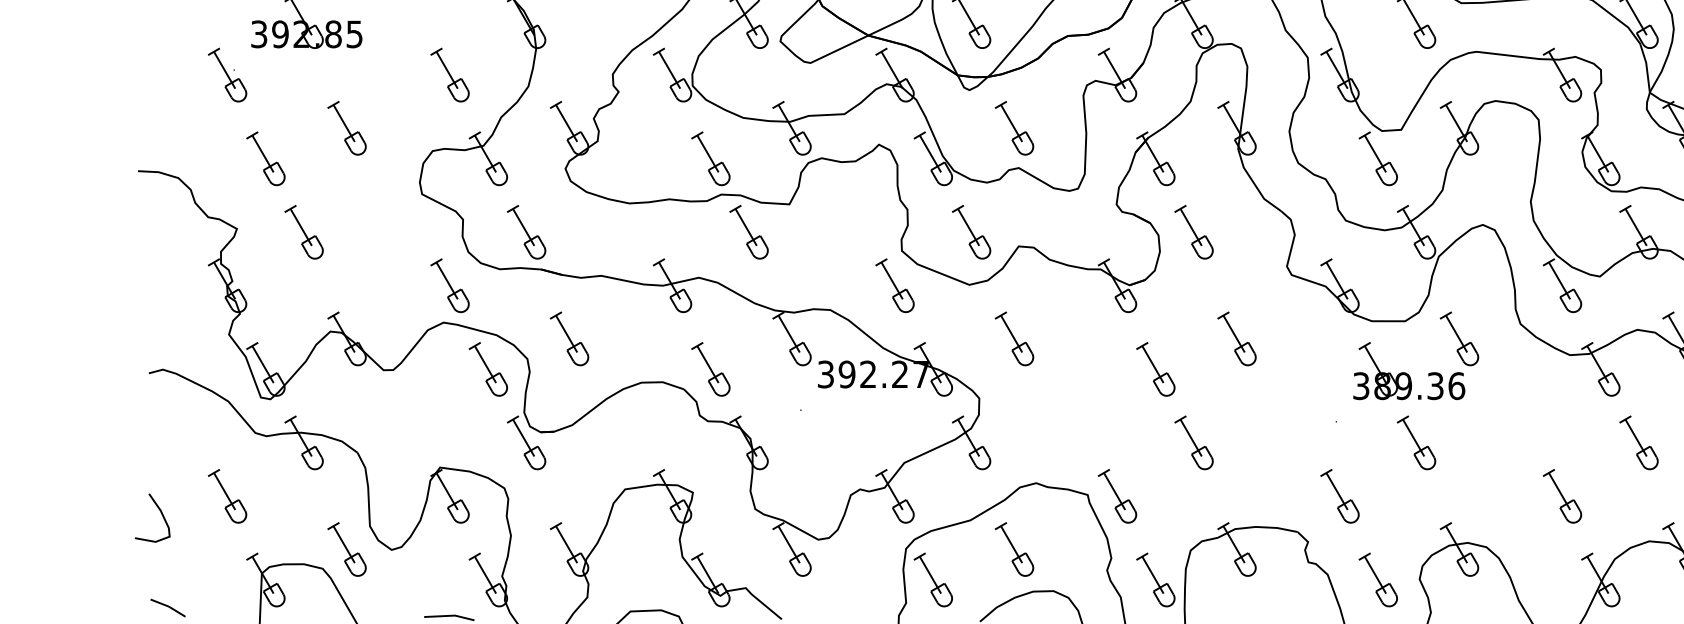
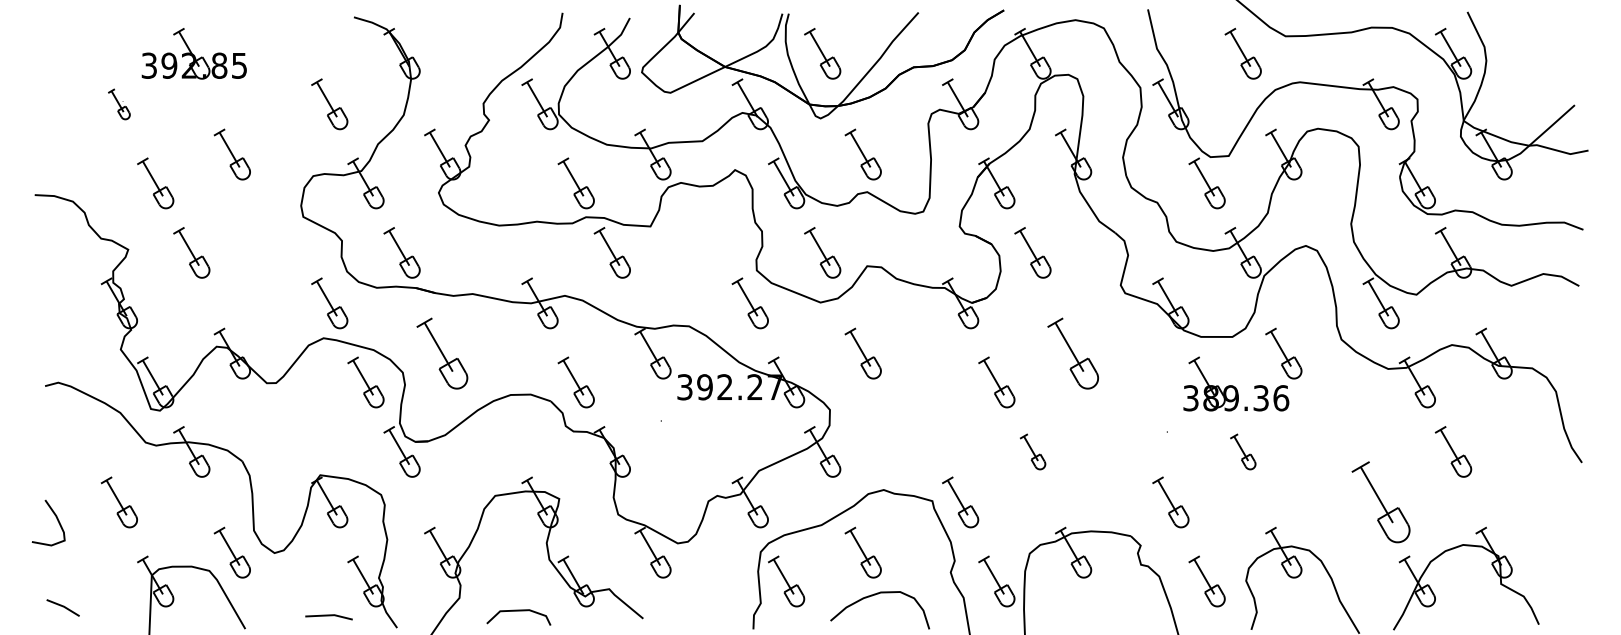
part: (226, 75) -> (118, 104), size x0.6
part: (569, 338) -> (442, 353), size x1.4
part: (1236, 338) -> (1073, 353), size x1.4
part: (1193, 442) -> (1032, 451), size x0.7
part: (1415, 442) -> (1242, 451), size x0.7
part: (1561, 496) -> (1380, 502), size x1.6

